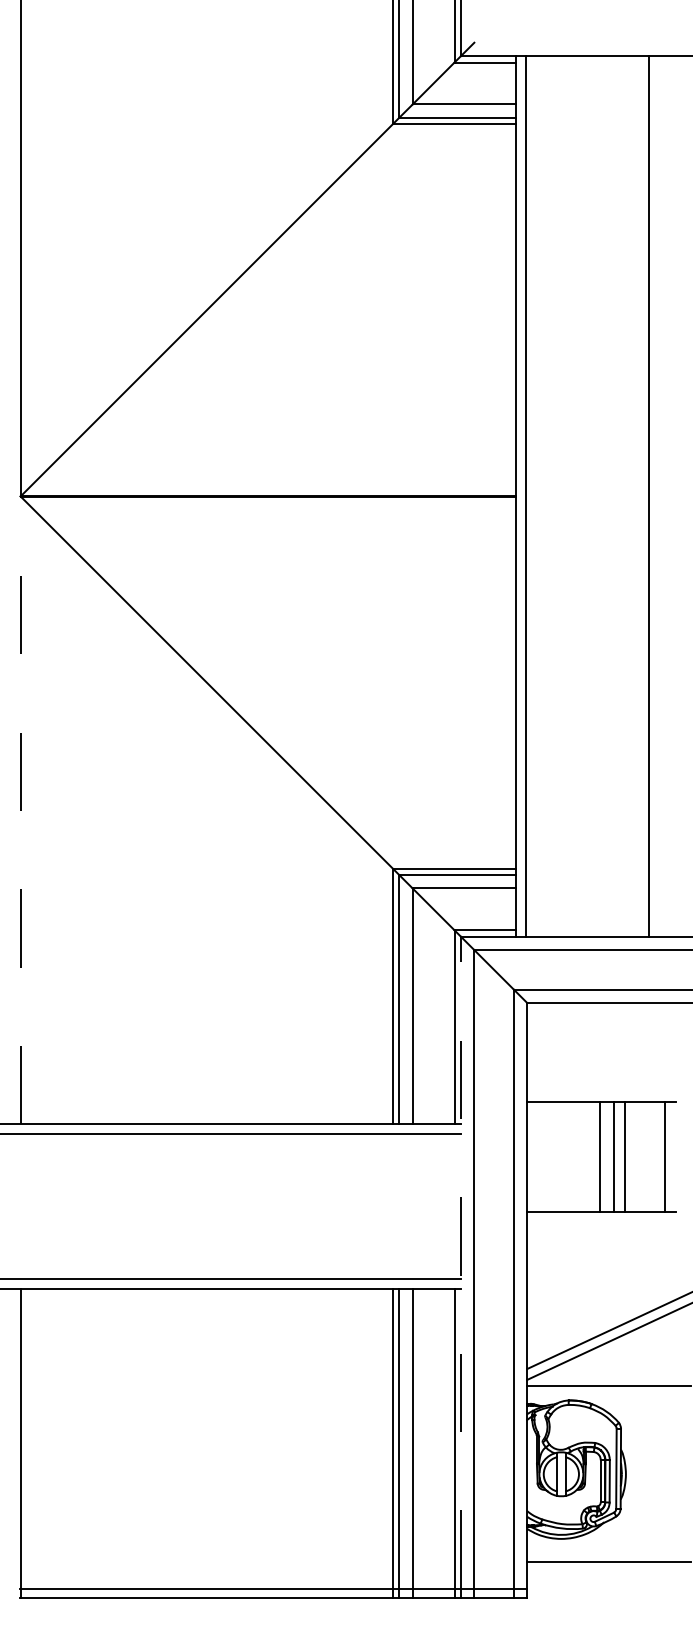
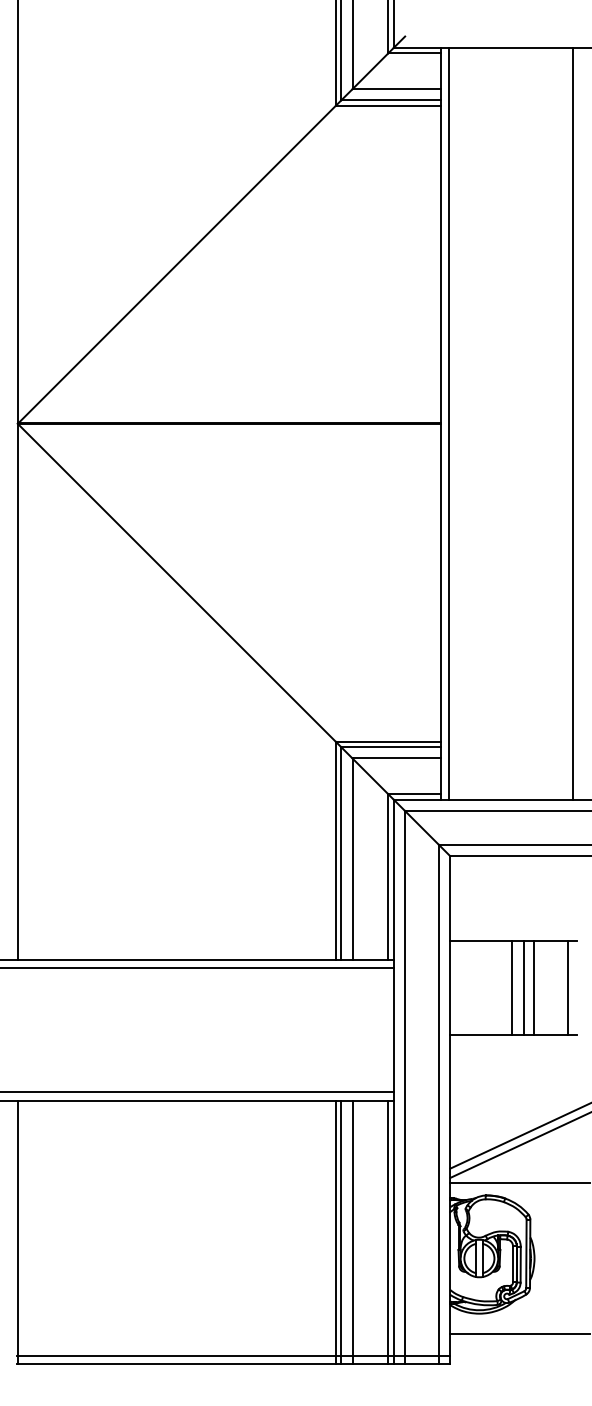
line: (649, 496) -> (573, 423), moved
line: (21, 810) -> (18, 691), dashed -> solid
line: (460, 1262) -> (393, 1077), dashed -> solid

